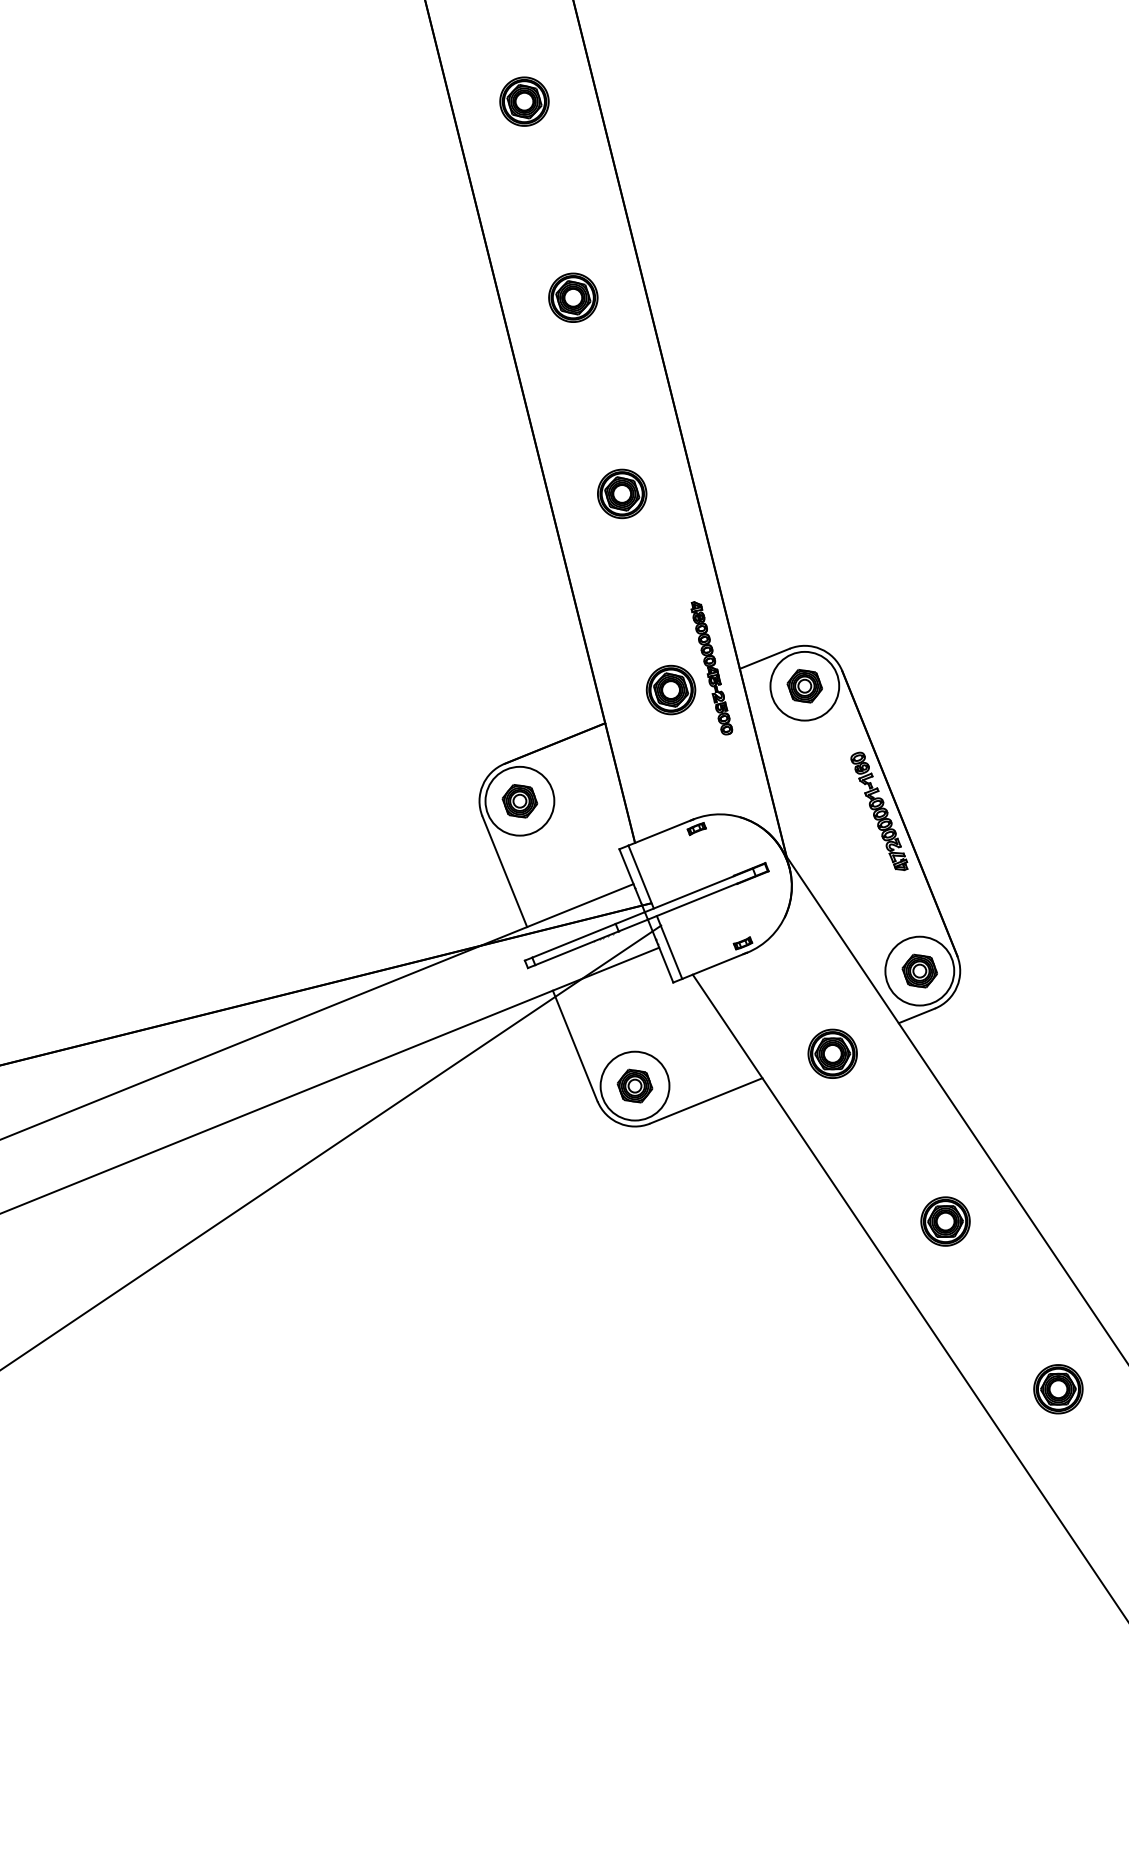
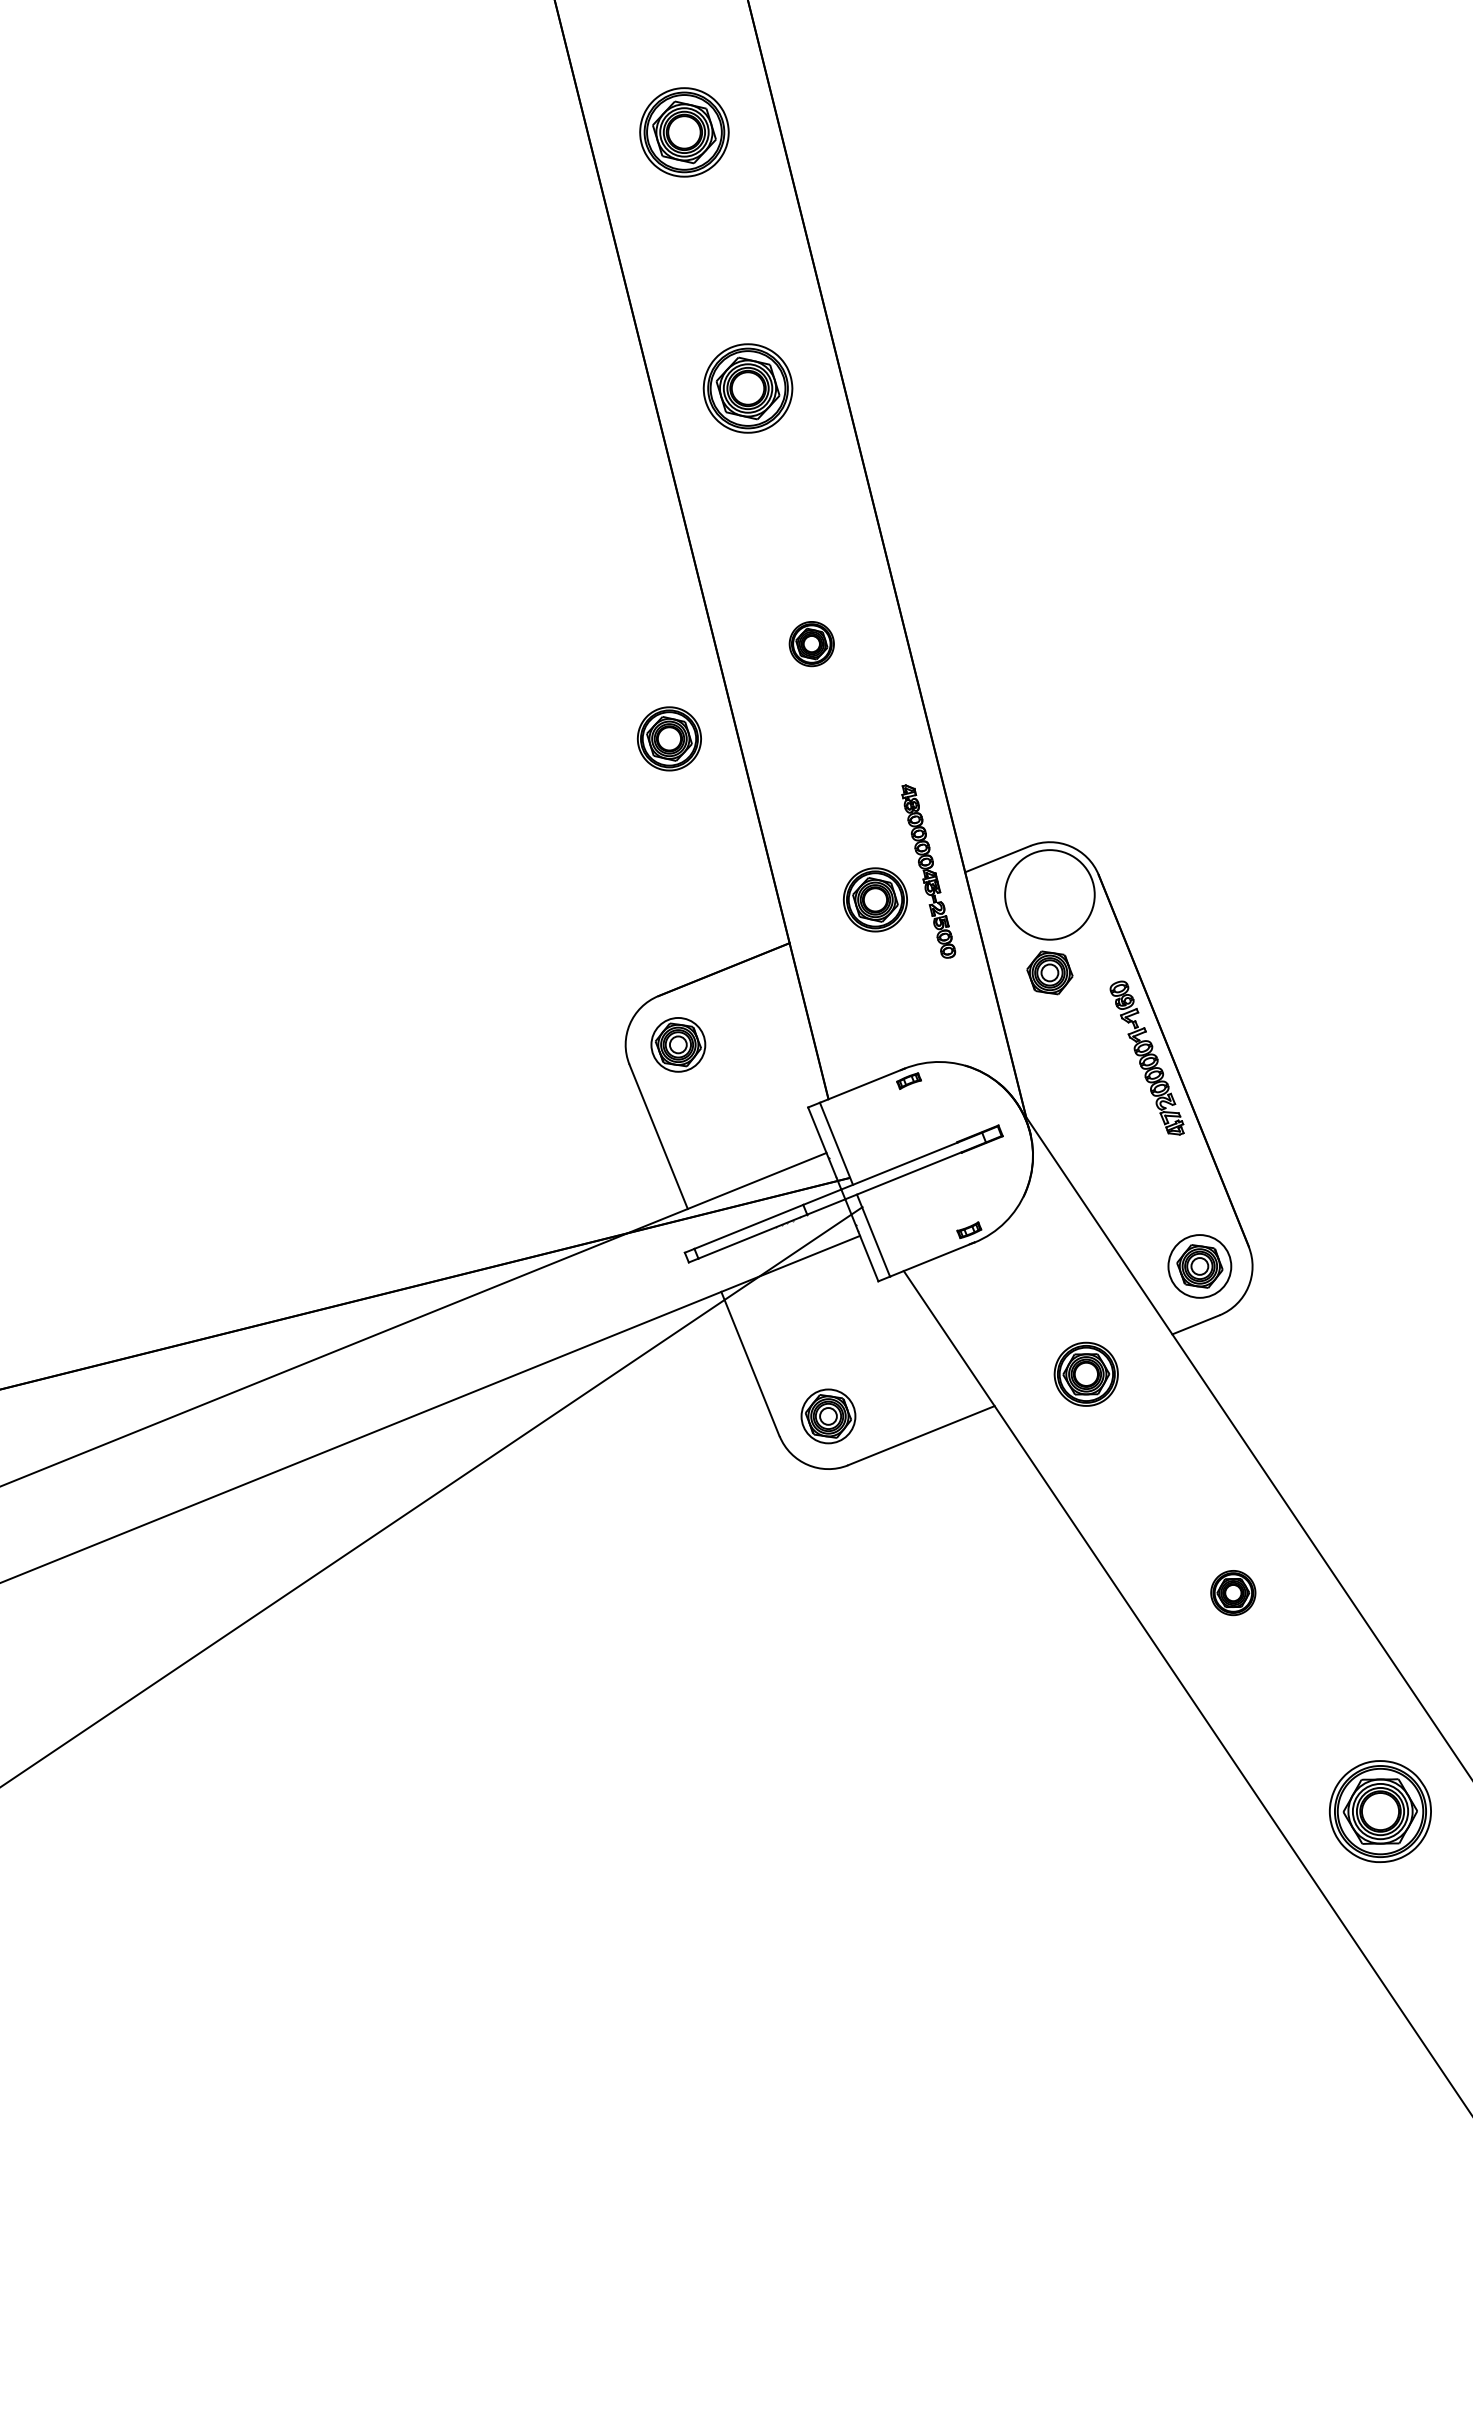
part: (523, 101) -> (683, 132), size x1.4
part: (572, 297) -> (747, 387), size x1.4
part: (622, 493) -> (811, 643), size x0.7
part: (512, 566) -> (668, 738), added
part: (804, 685) -> (1049, 972), moved
circle: (520, 800) -> (678, 1044), size x0.6
circle: (919, 971) -> (1199, 1266), size x0.7
circle: (635, 1086) -> (828, 1416), size x0.6
part: (944, 1221) -> (1232, 1592), size x0.7
part: (1058, 1389) -> (1380, 1811), size x1.6

